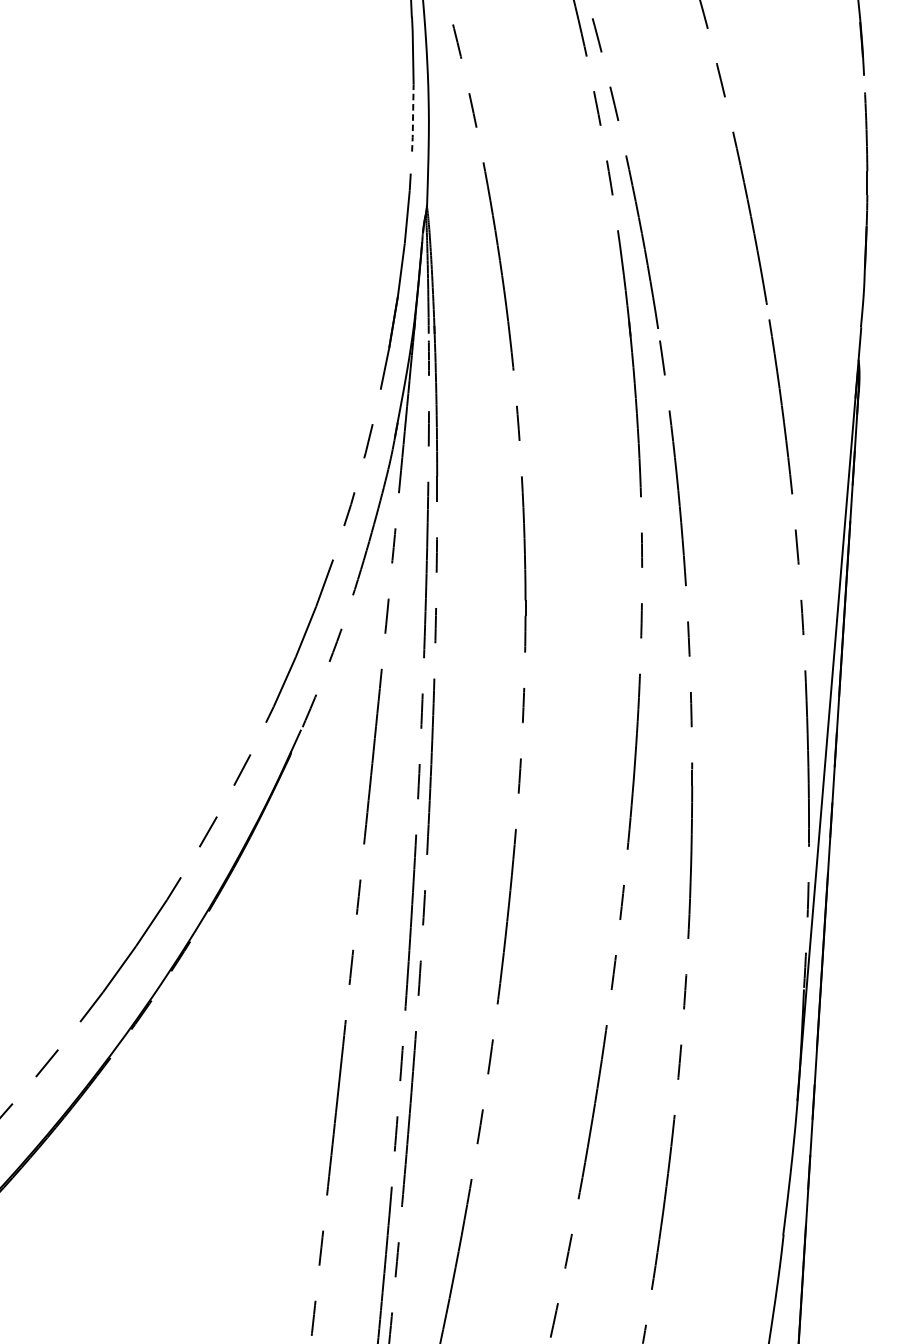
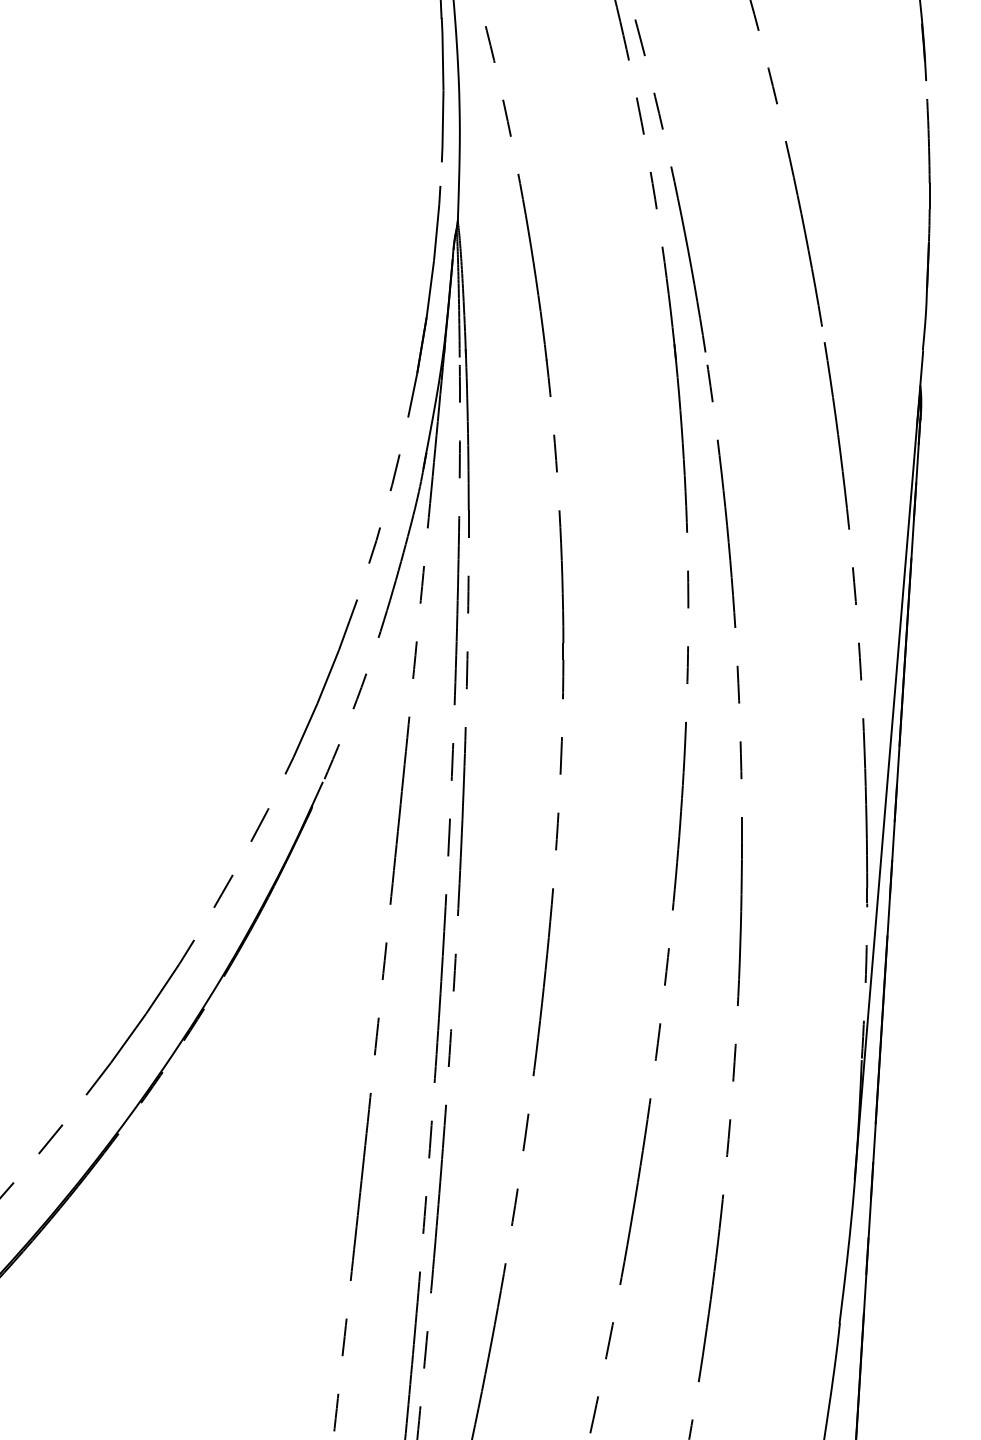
line: (412, 119) -> (442, 127), dashed -> solid

